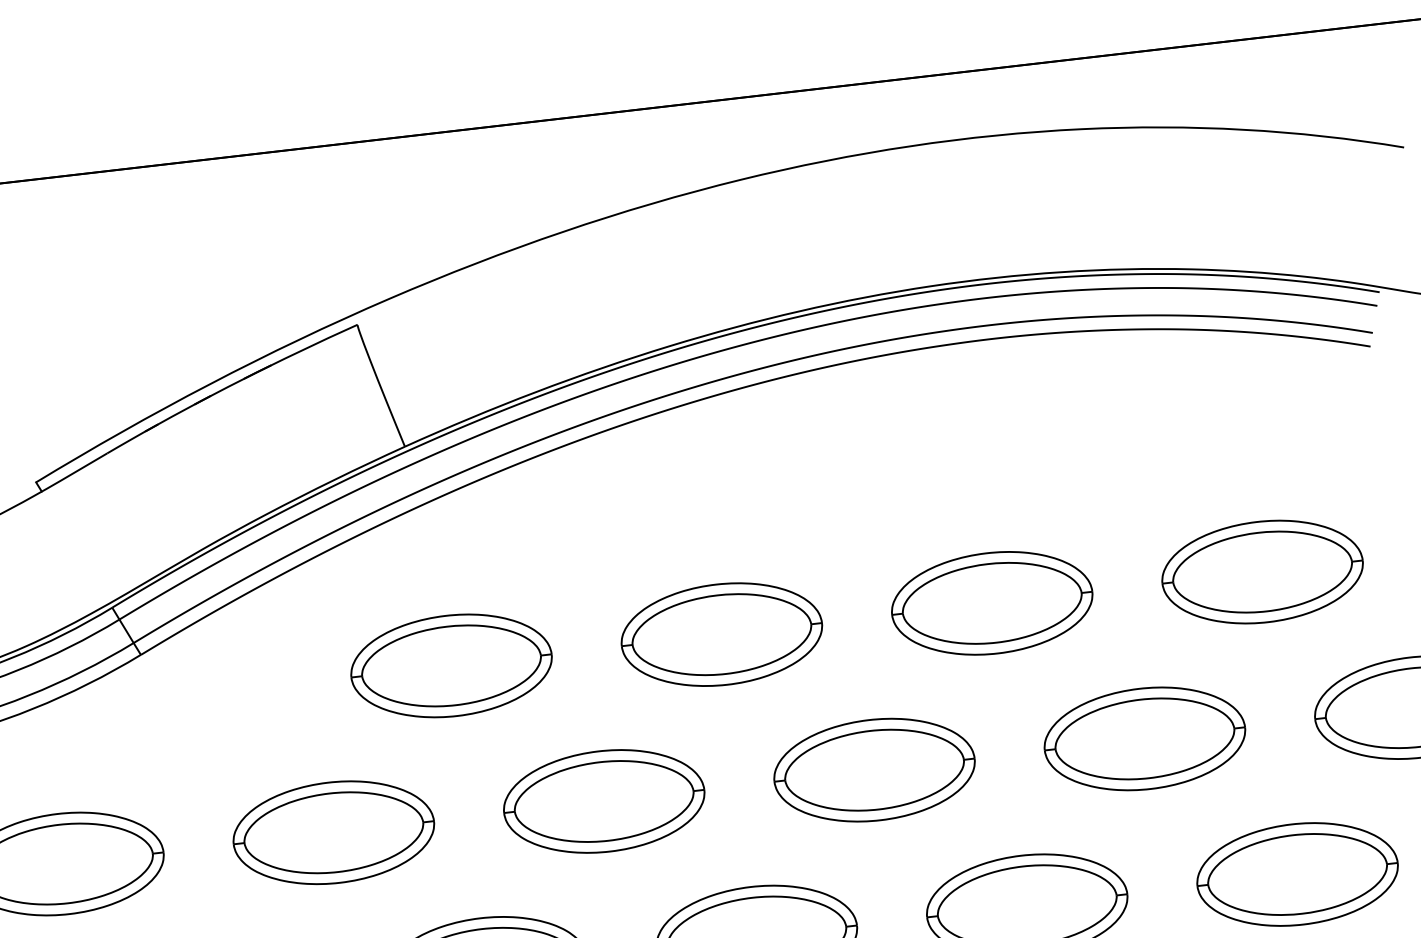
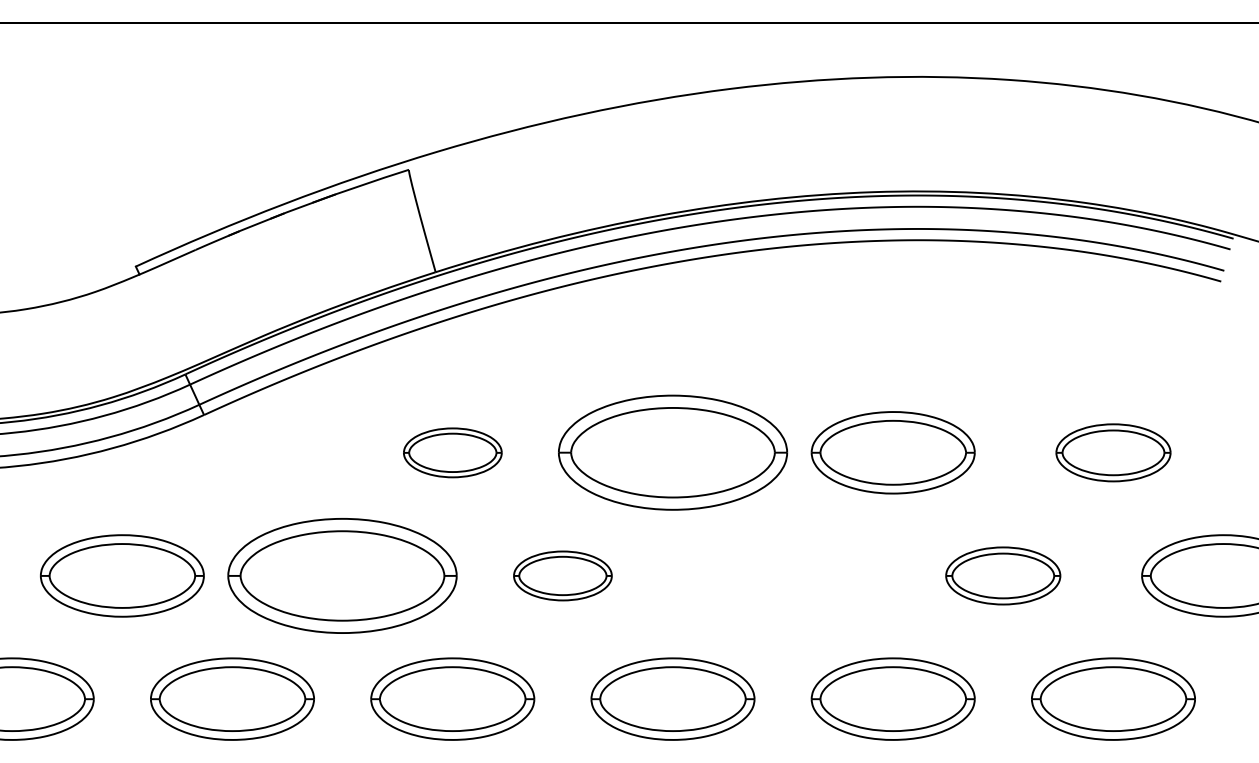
part: (1262, 571) -> (1113, 452), size x0.7
part: (721, 634) -> (672, 452), size x1.4
part: (451, 665) -> (452, 452), size x0.6
part: (1143, 738) -> (1002, 575), size x0.7
part: (873, 769) -> (782, 575), removed
part: (603, 800) -> (562, 575), size x0.6
part: (333, 832) -> (342, 575), size x1.4

